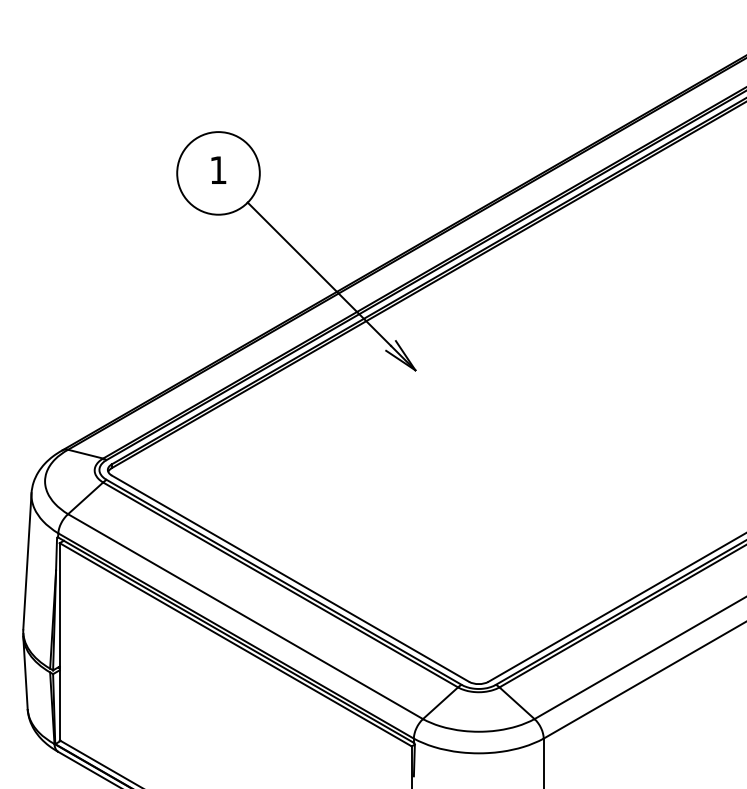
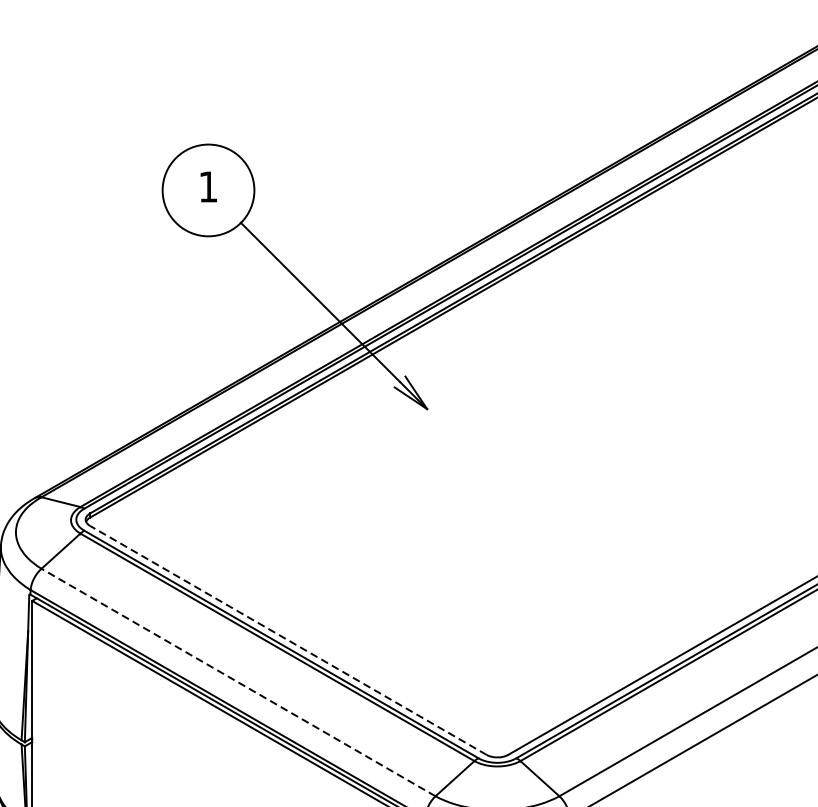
line: (290, 578) -> (288, 640), solid -> dashed
line: (245, 616) -> (238, 682), solid -> dashed

